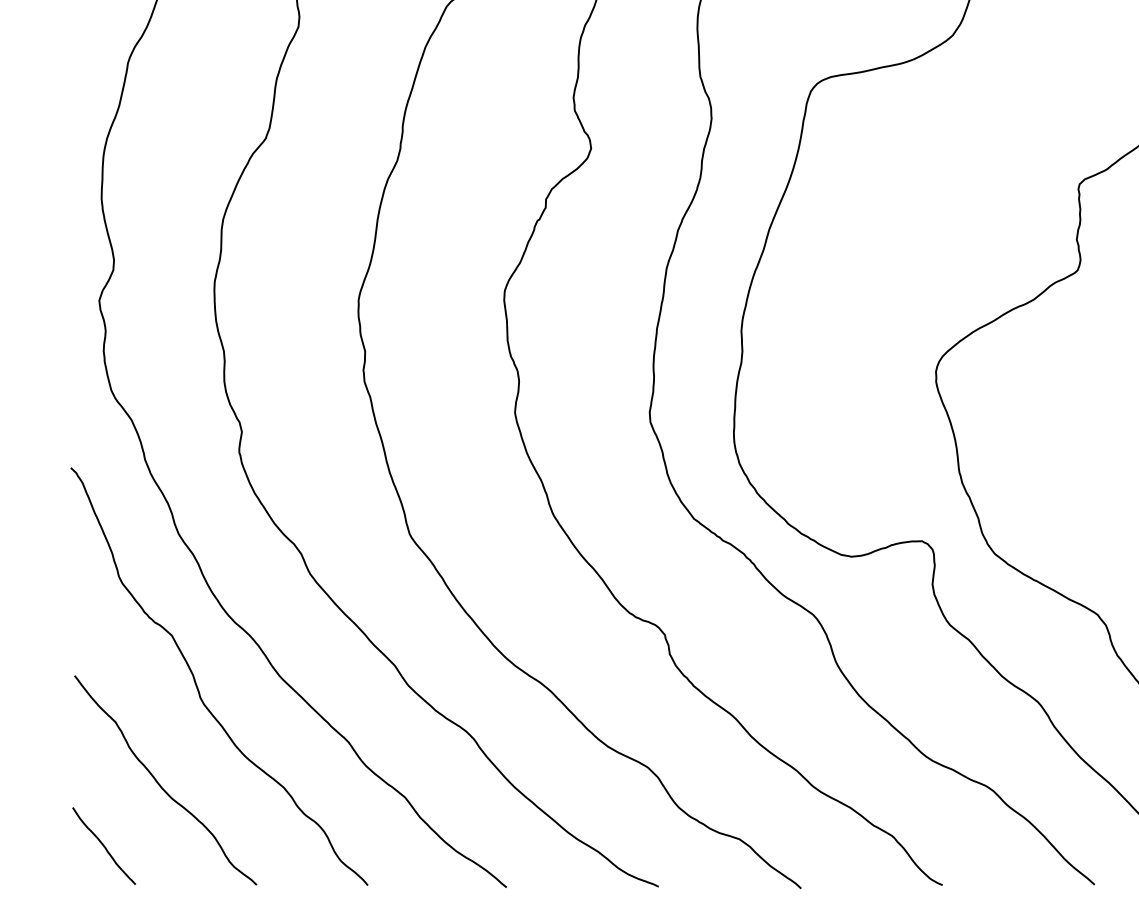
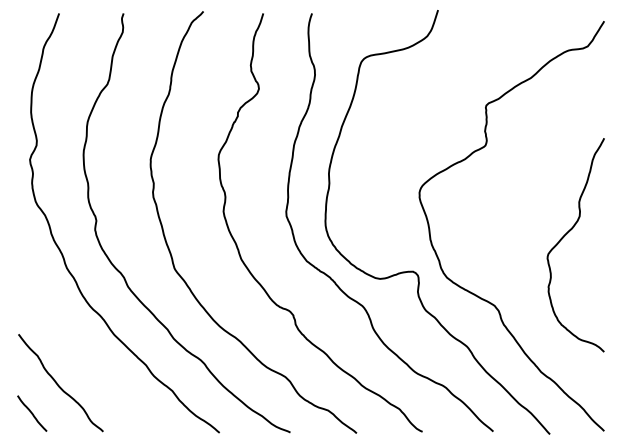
curve: (199, 684) -> (76, 338), removed

